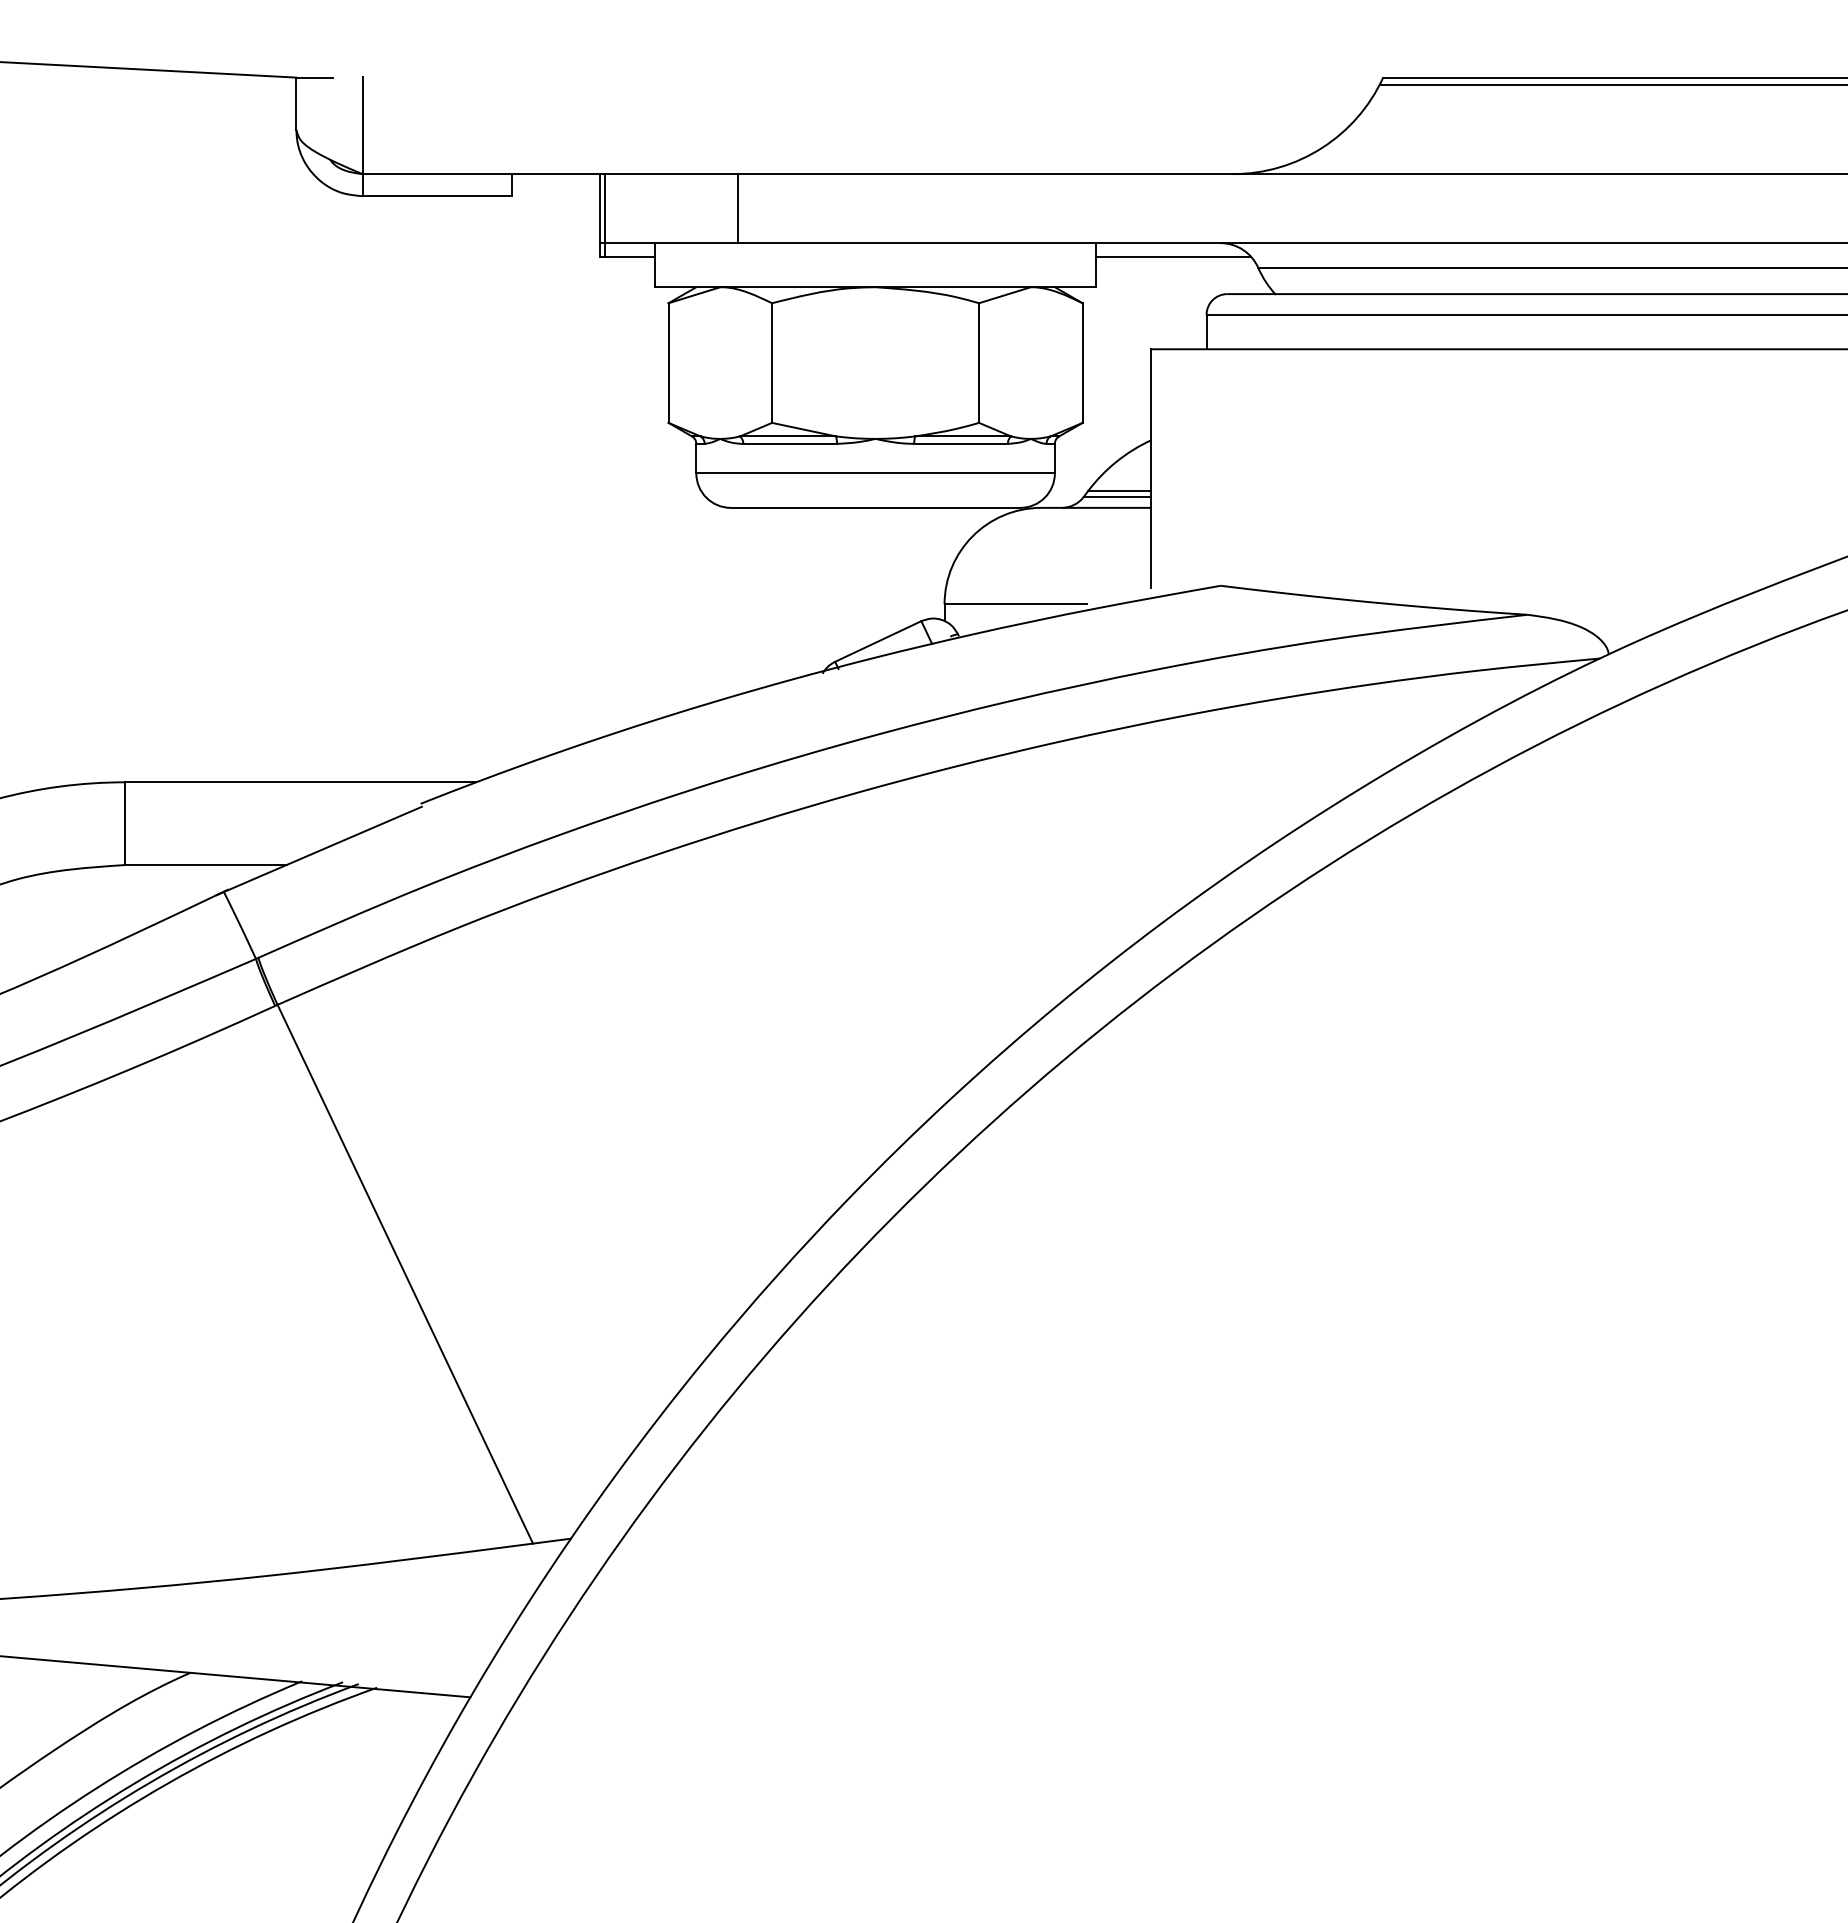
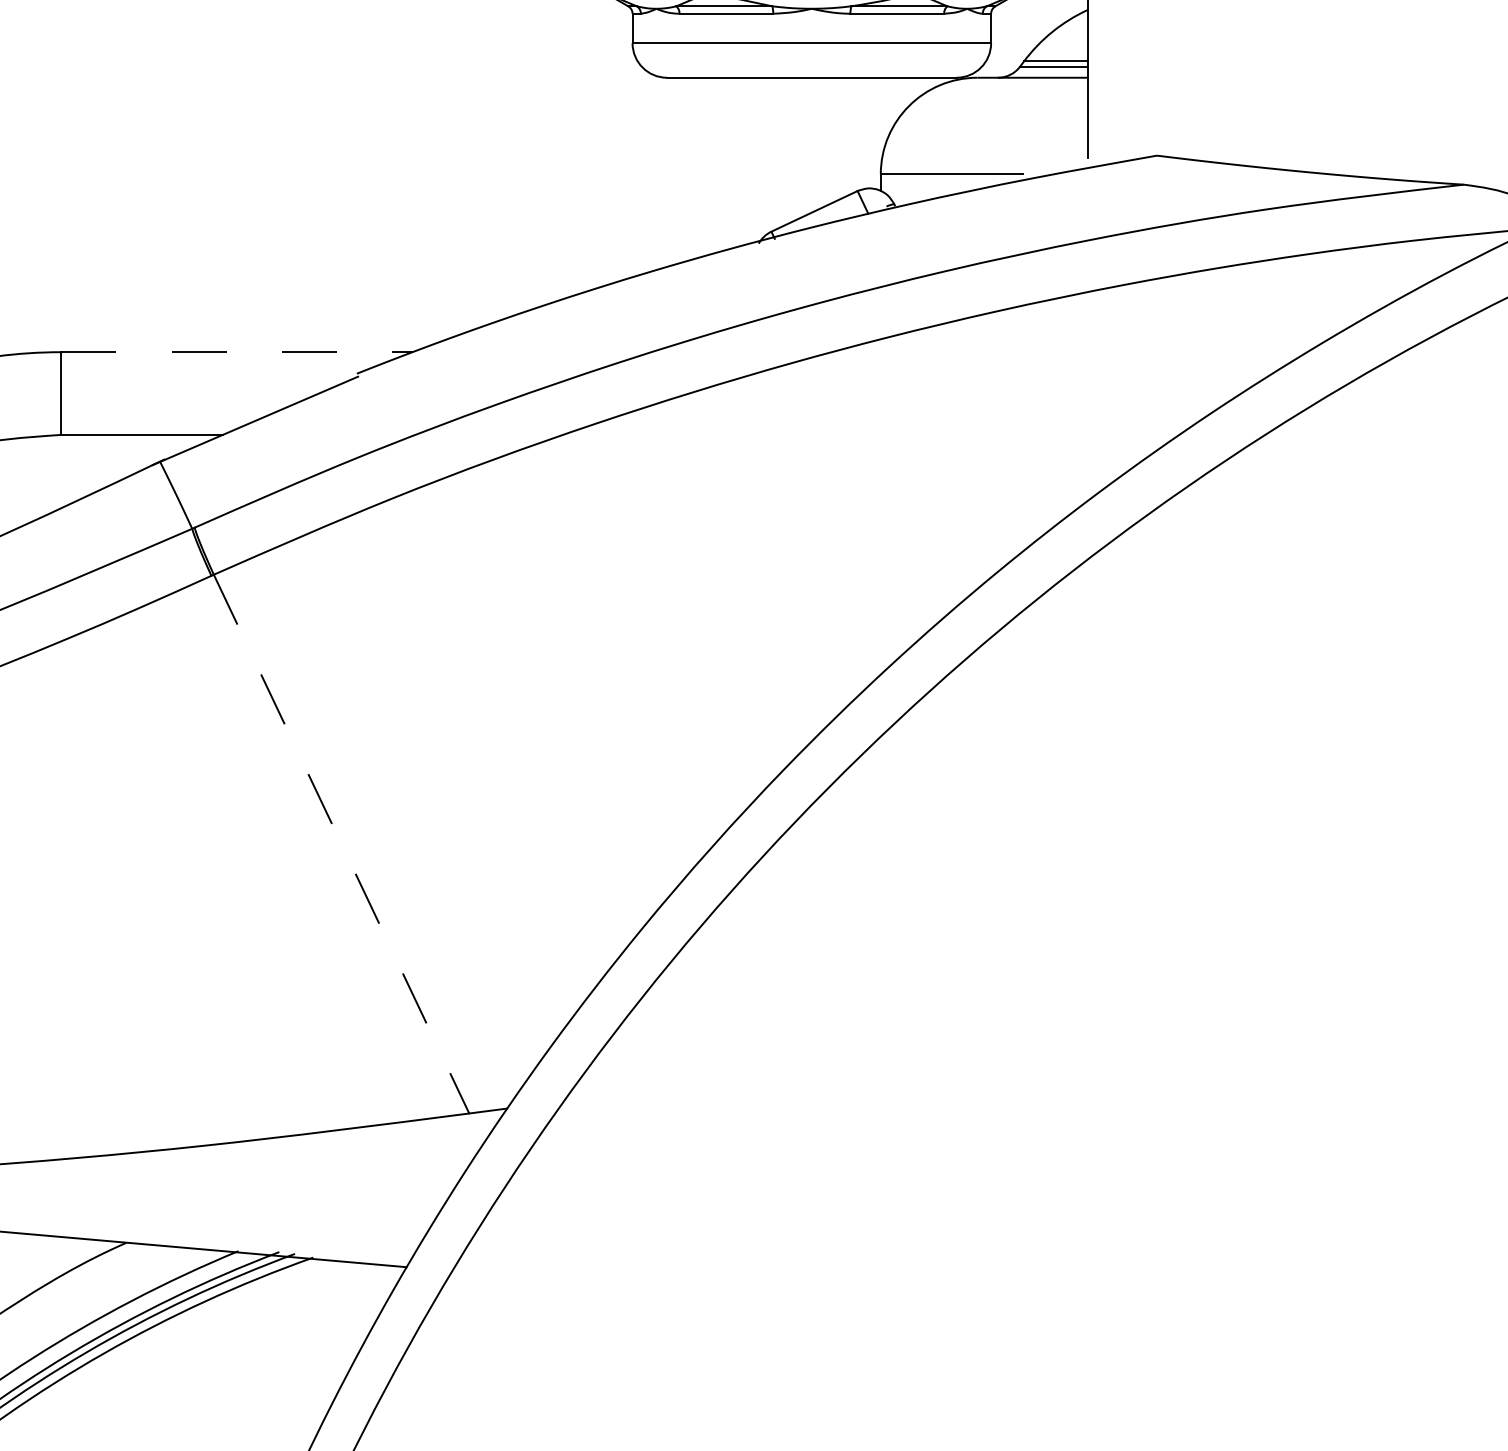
line: (300, 782) -> (236, 352), solid -> dashed
line: (405, 1274) -> (341, 844), solid -> dashed

